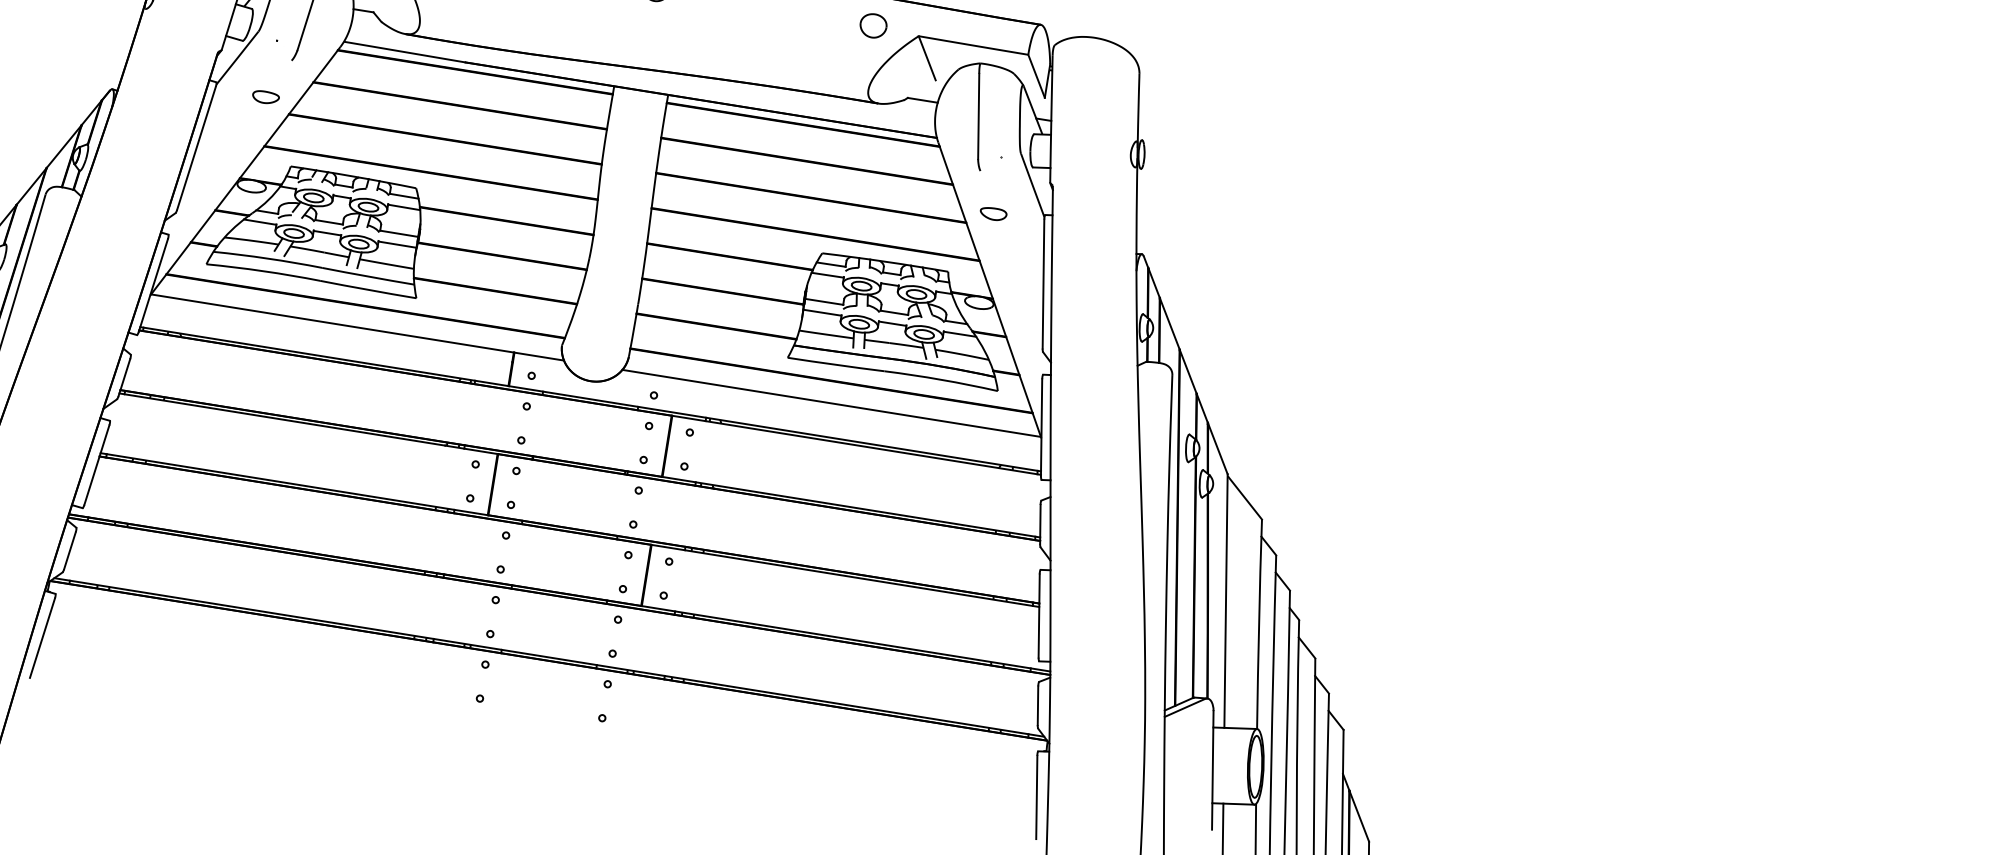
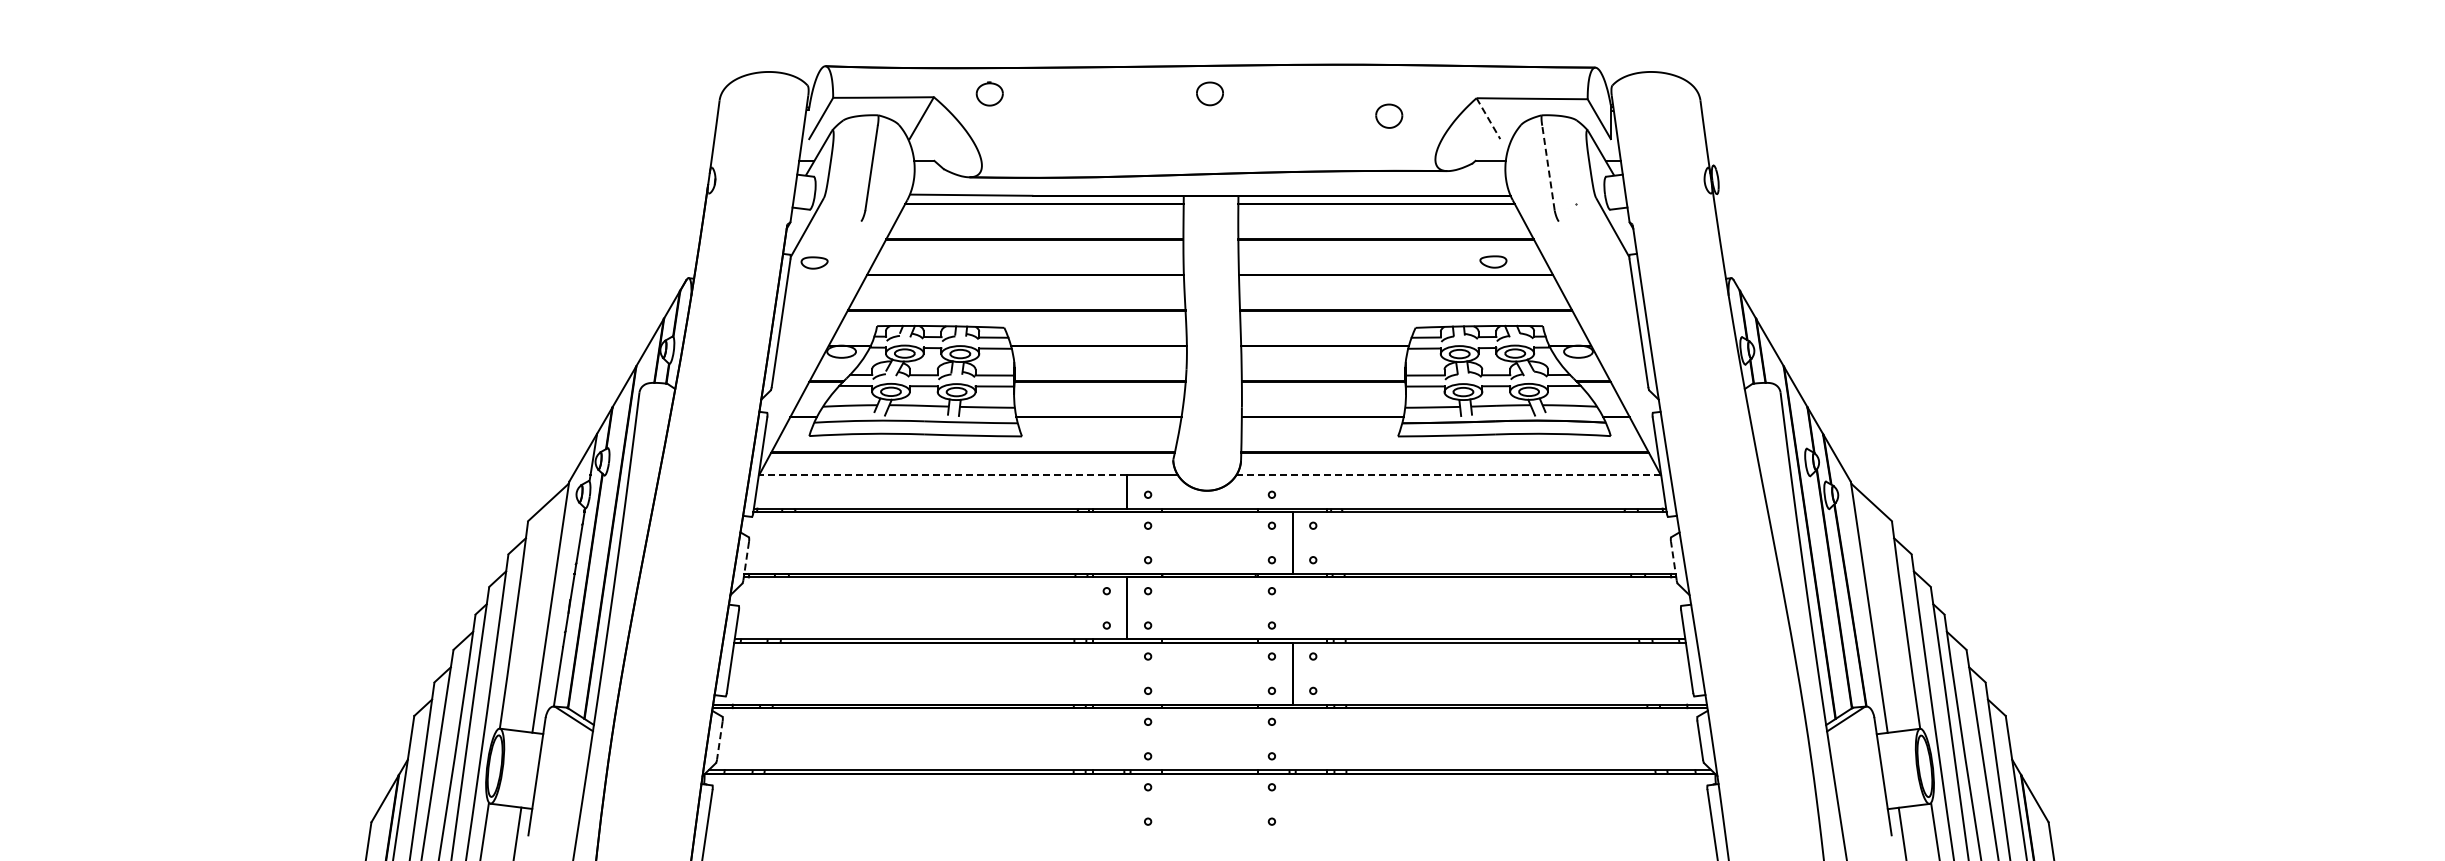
part: (873, 25) -> (1389, 115), moved
line: (927, 58) -> (1488, 118), solid -> dashed
part: (265, 96) -> (814, 262), moved
line: (978, 116) -> (1548, 168), solid -> dashed
part: (993, 213) -> (1493, 261), moved
line: (332, 323) -> (943, 474), solid -> dashed
line: (124, 378) -> (746, 561), solid -> dashed
line: (831, 403) -> (1448, 474), solid -> dashed
line: (1040, 523) -> (1673, 560), solid -> dashed
line: (69, 551) -> (719, 741), solid -> dashed

